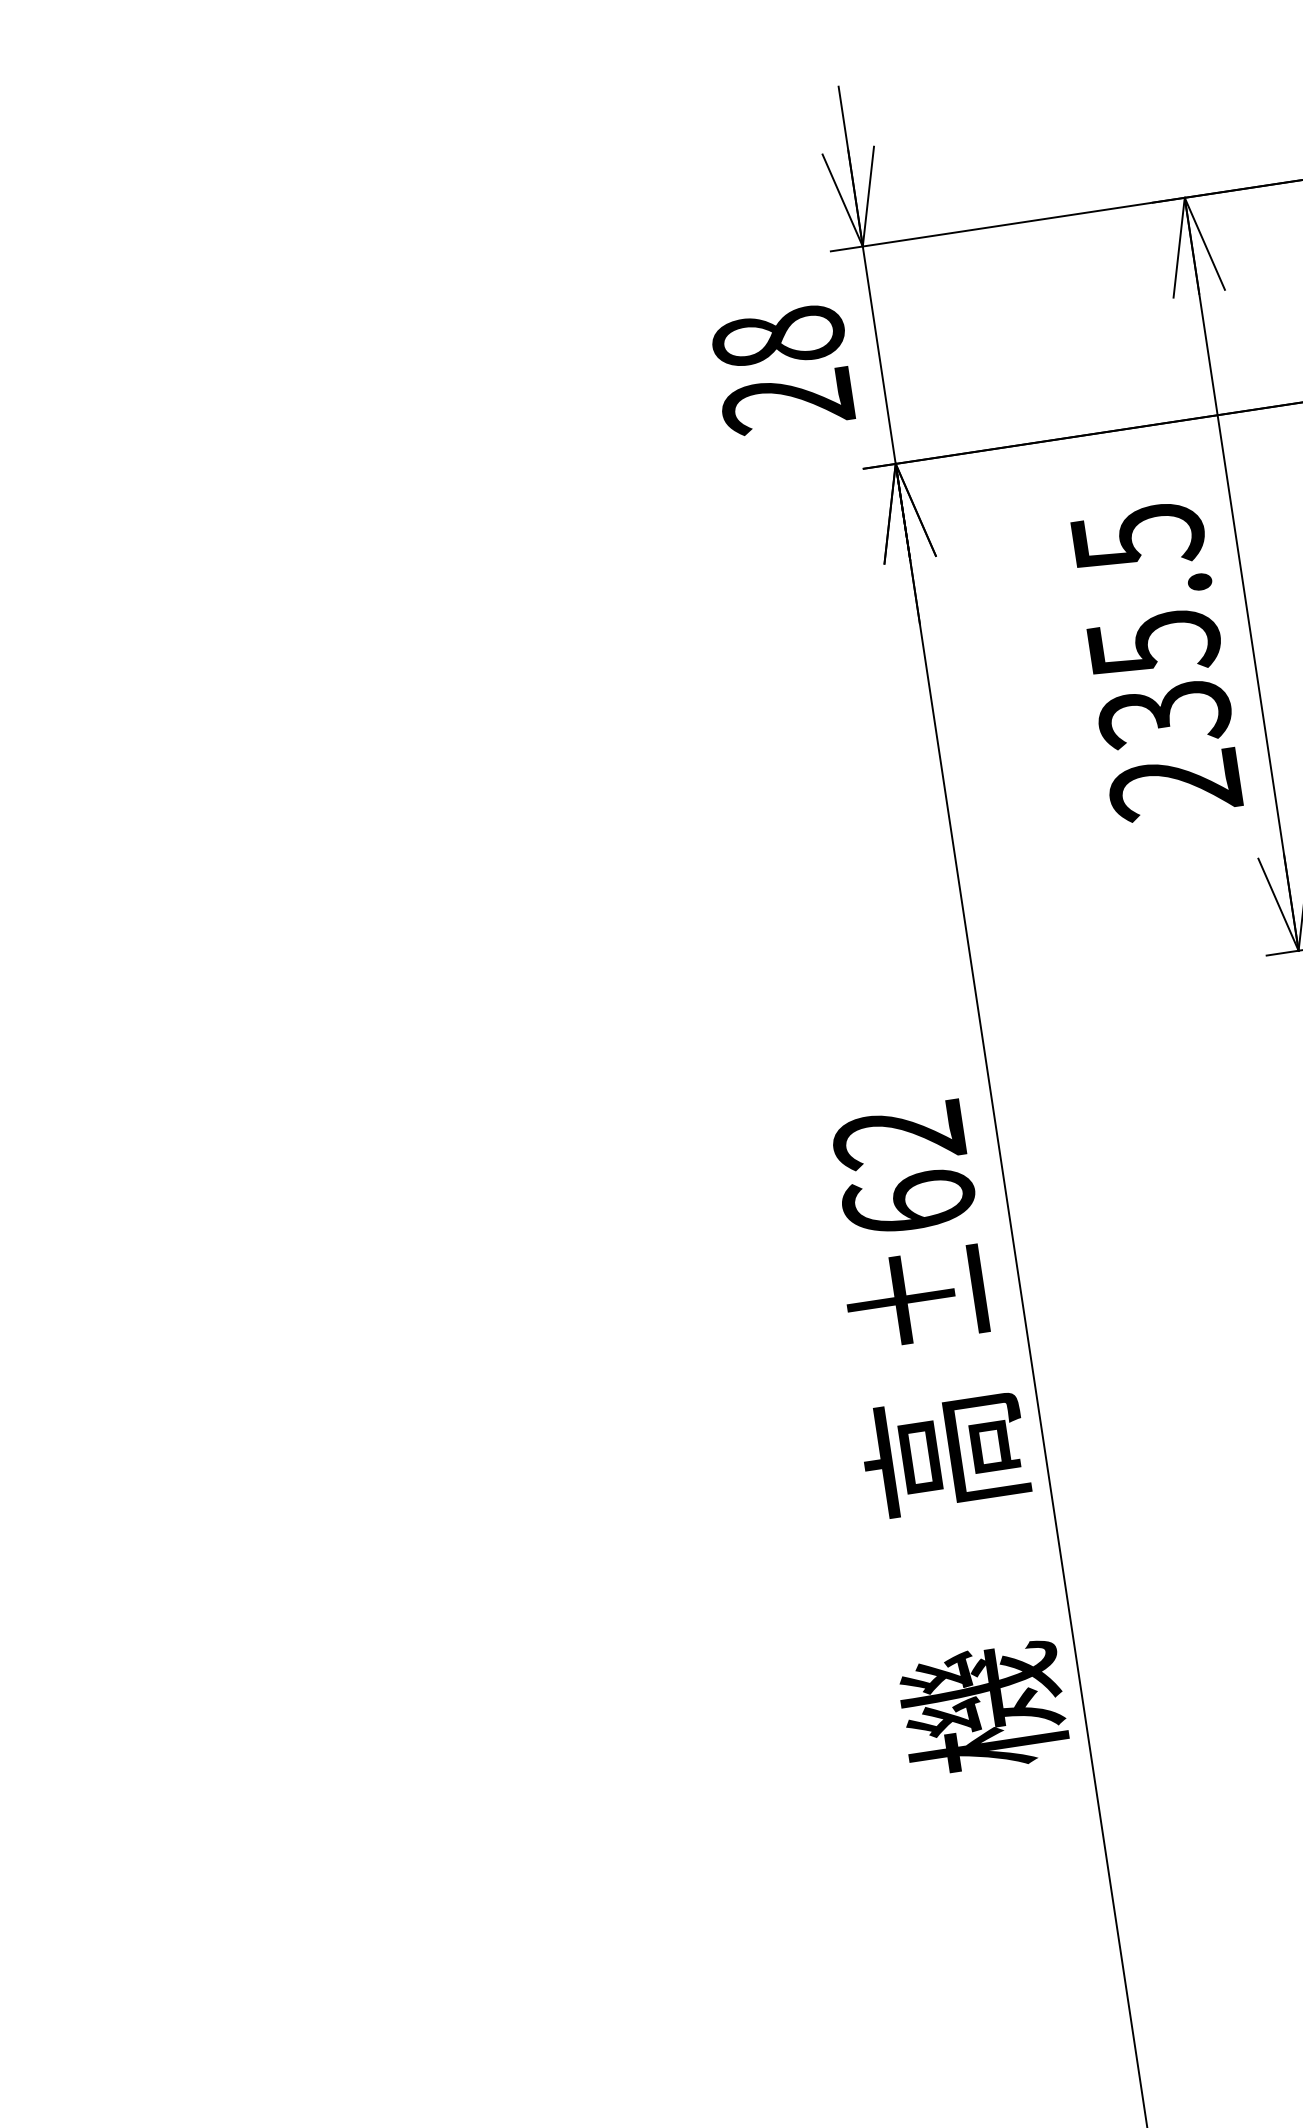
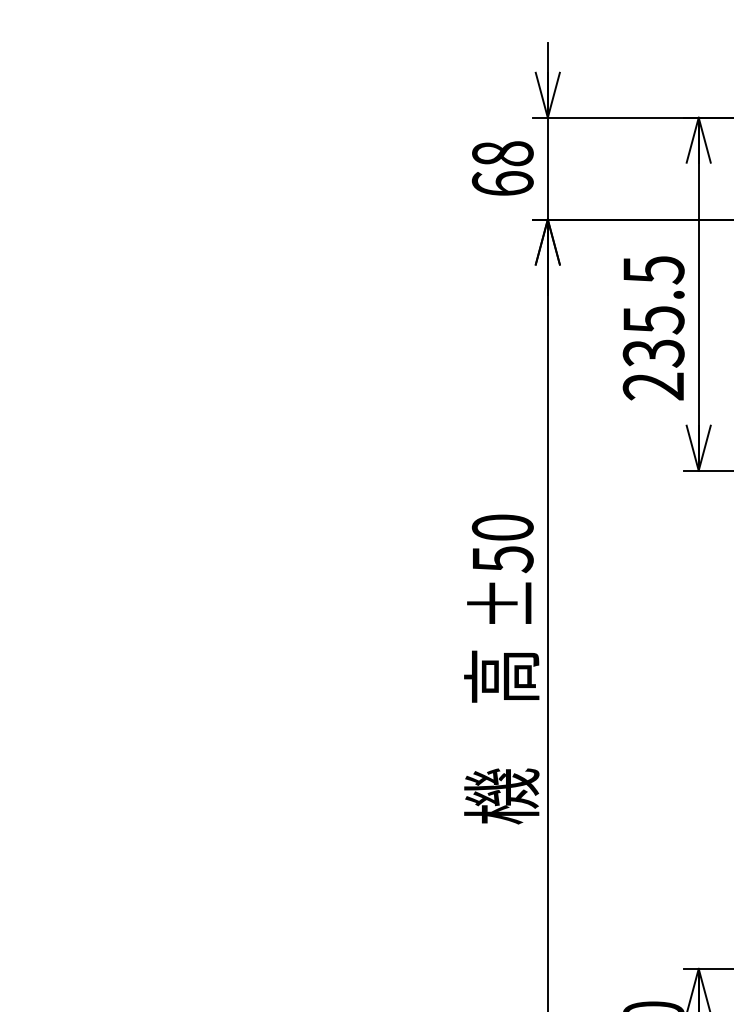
text: (787, 401) -> (502, 183), 28 -> 68
text: (903, 1169) -> (502, 543), ±62 -> ±50

